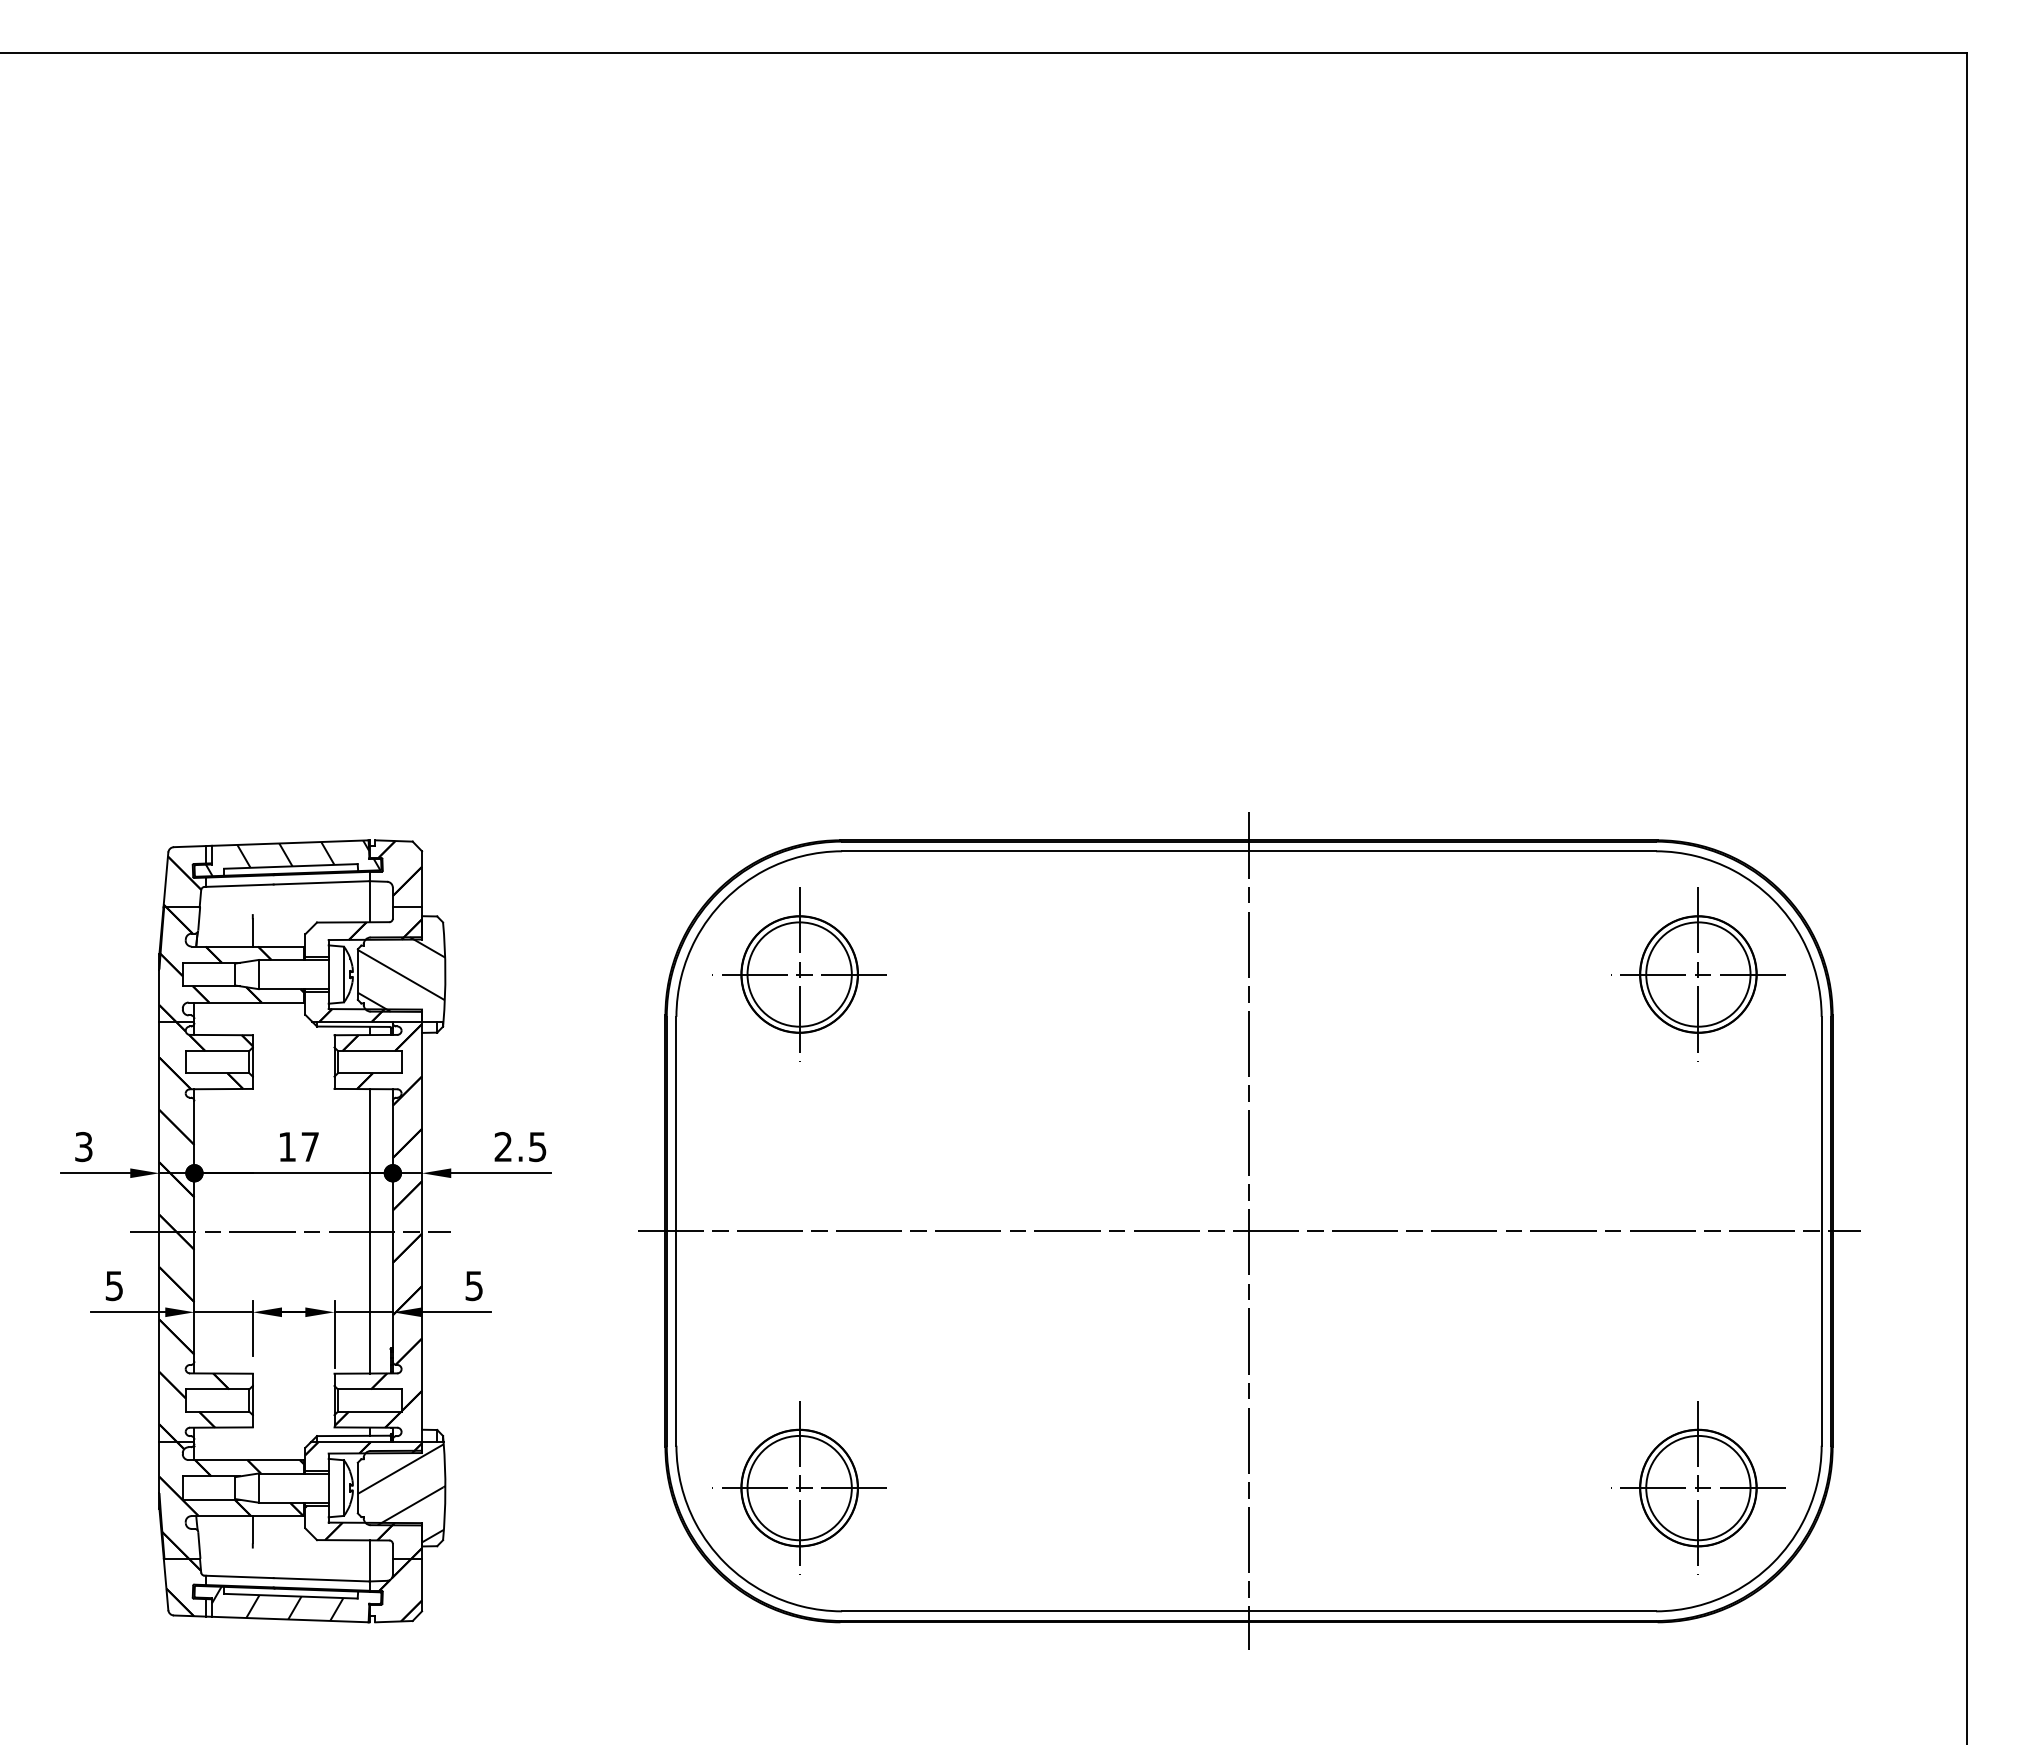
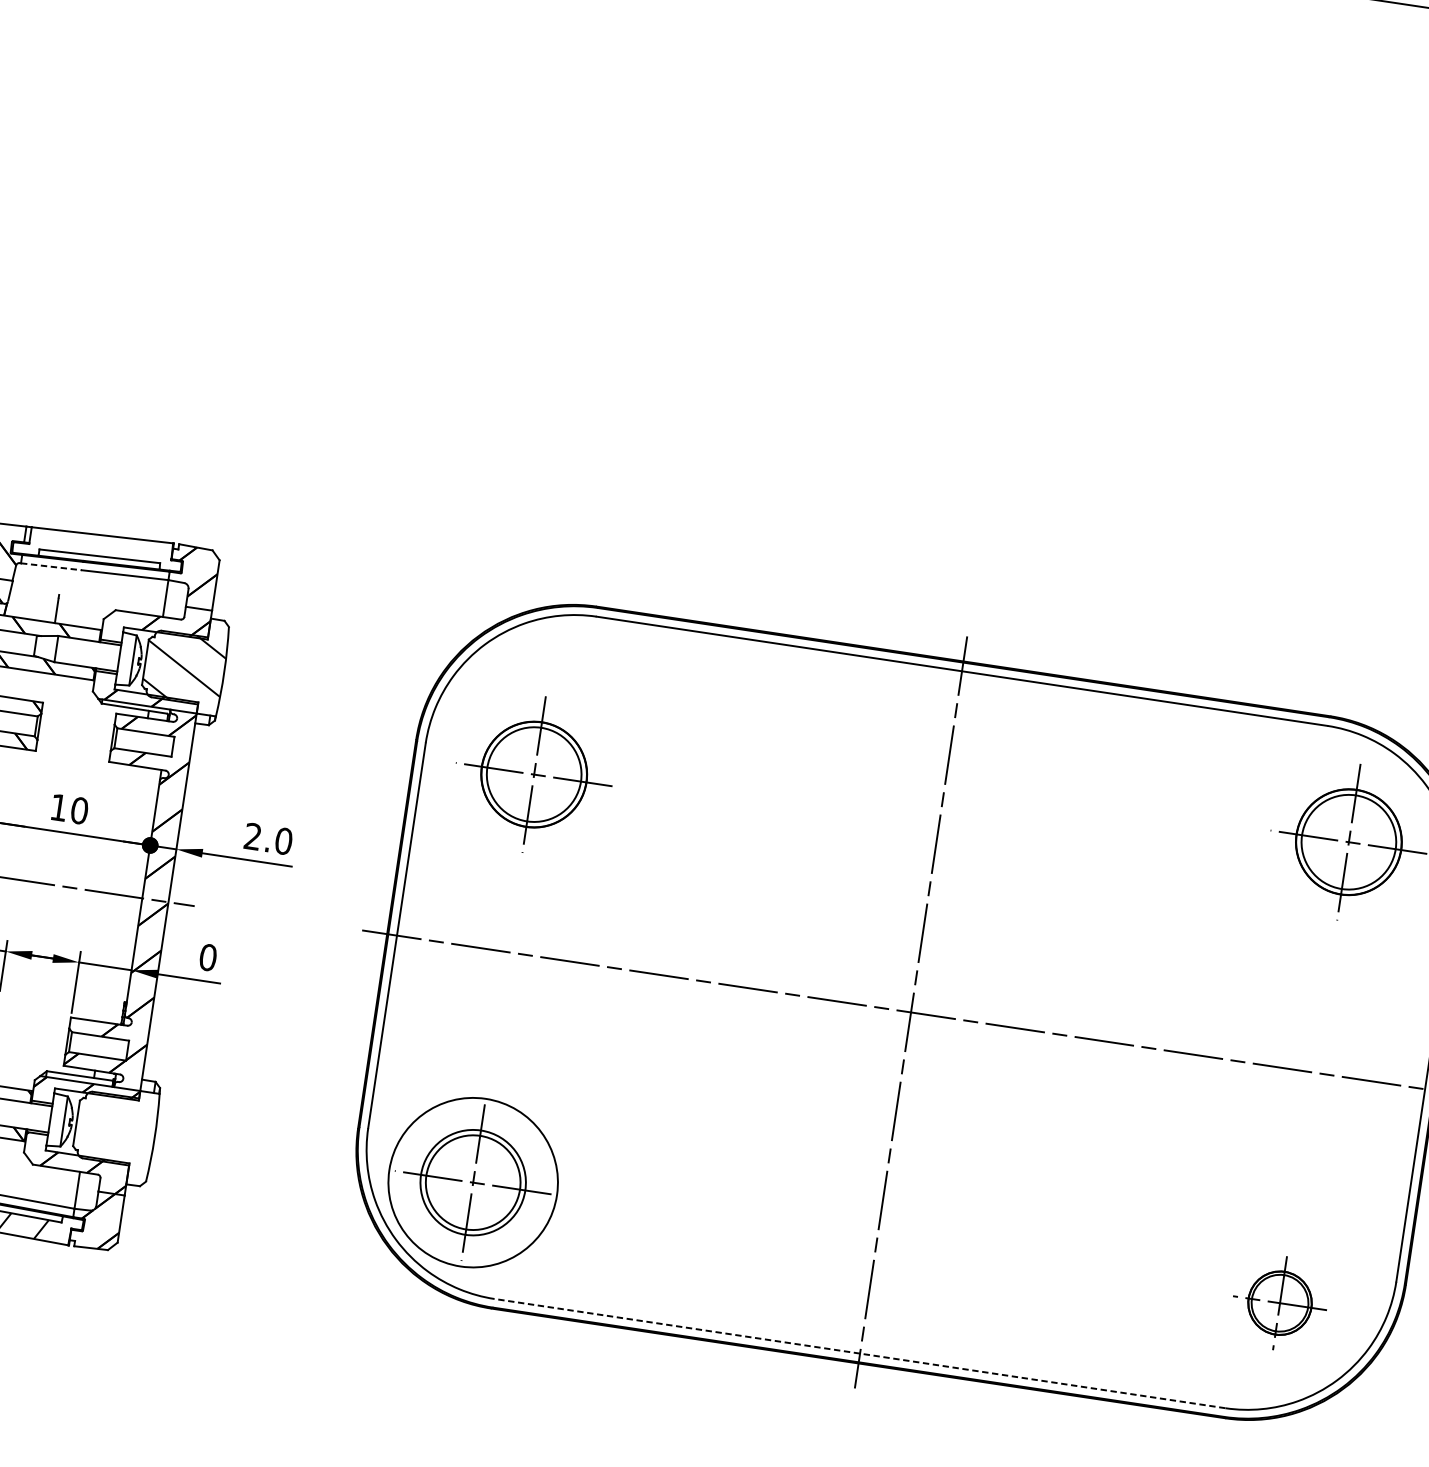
hatch: (292, 858) -> (102, 549), removed
line: (239, 885) -> (51, 566), solid -> dashed
part: (799, 974) -> (534, 774), moved
text: (310, 1147) -> (79, 811), 17 -> 10
text: (537, 1147) -> (283, 841), 2.5 -> 2.0
line: (369, 1231) -> (121, 894), removed
text: (474, 1286) -> (208, 958), 5 -> 0
circle: (799, 1487) -> (473, 1182), size x1.6
part: (1698, 1487) -> (1280, 1302), size x0.6
hatch: (401, 1493) -> (115, 1134), removed
line: (1249, 1611) -> (860, 1353), solid -> dashed

